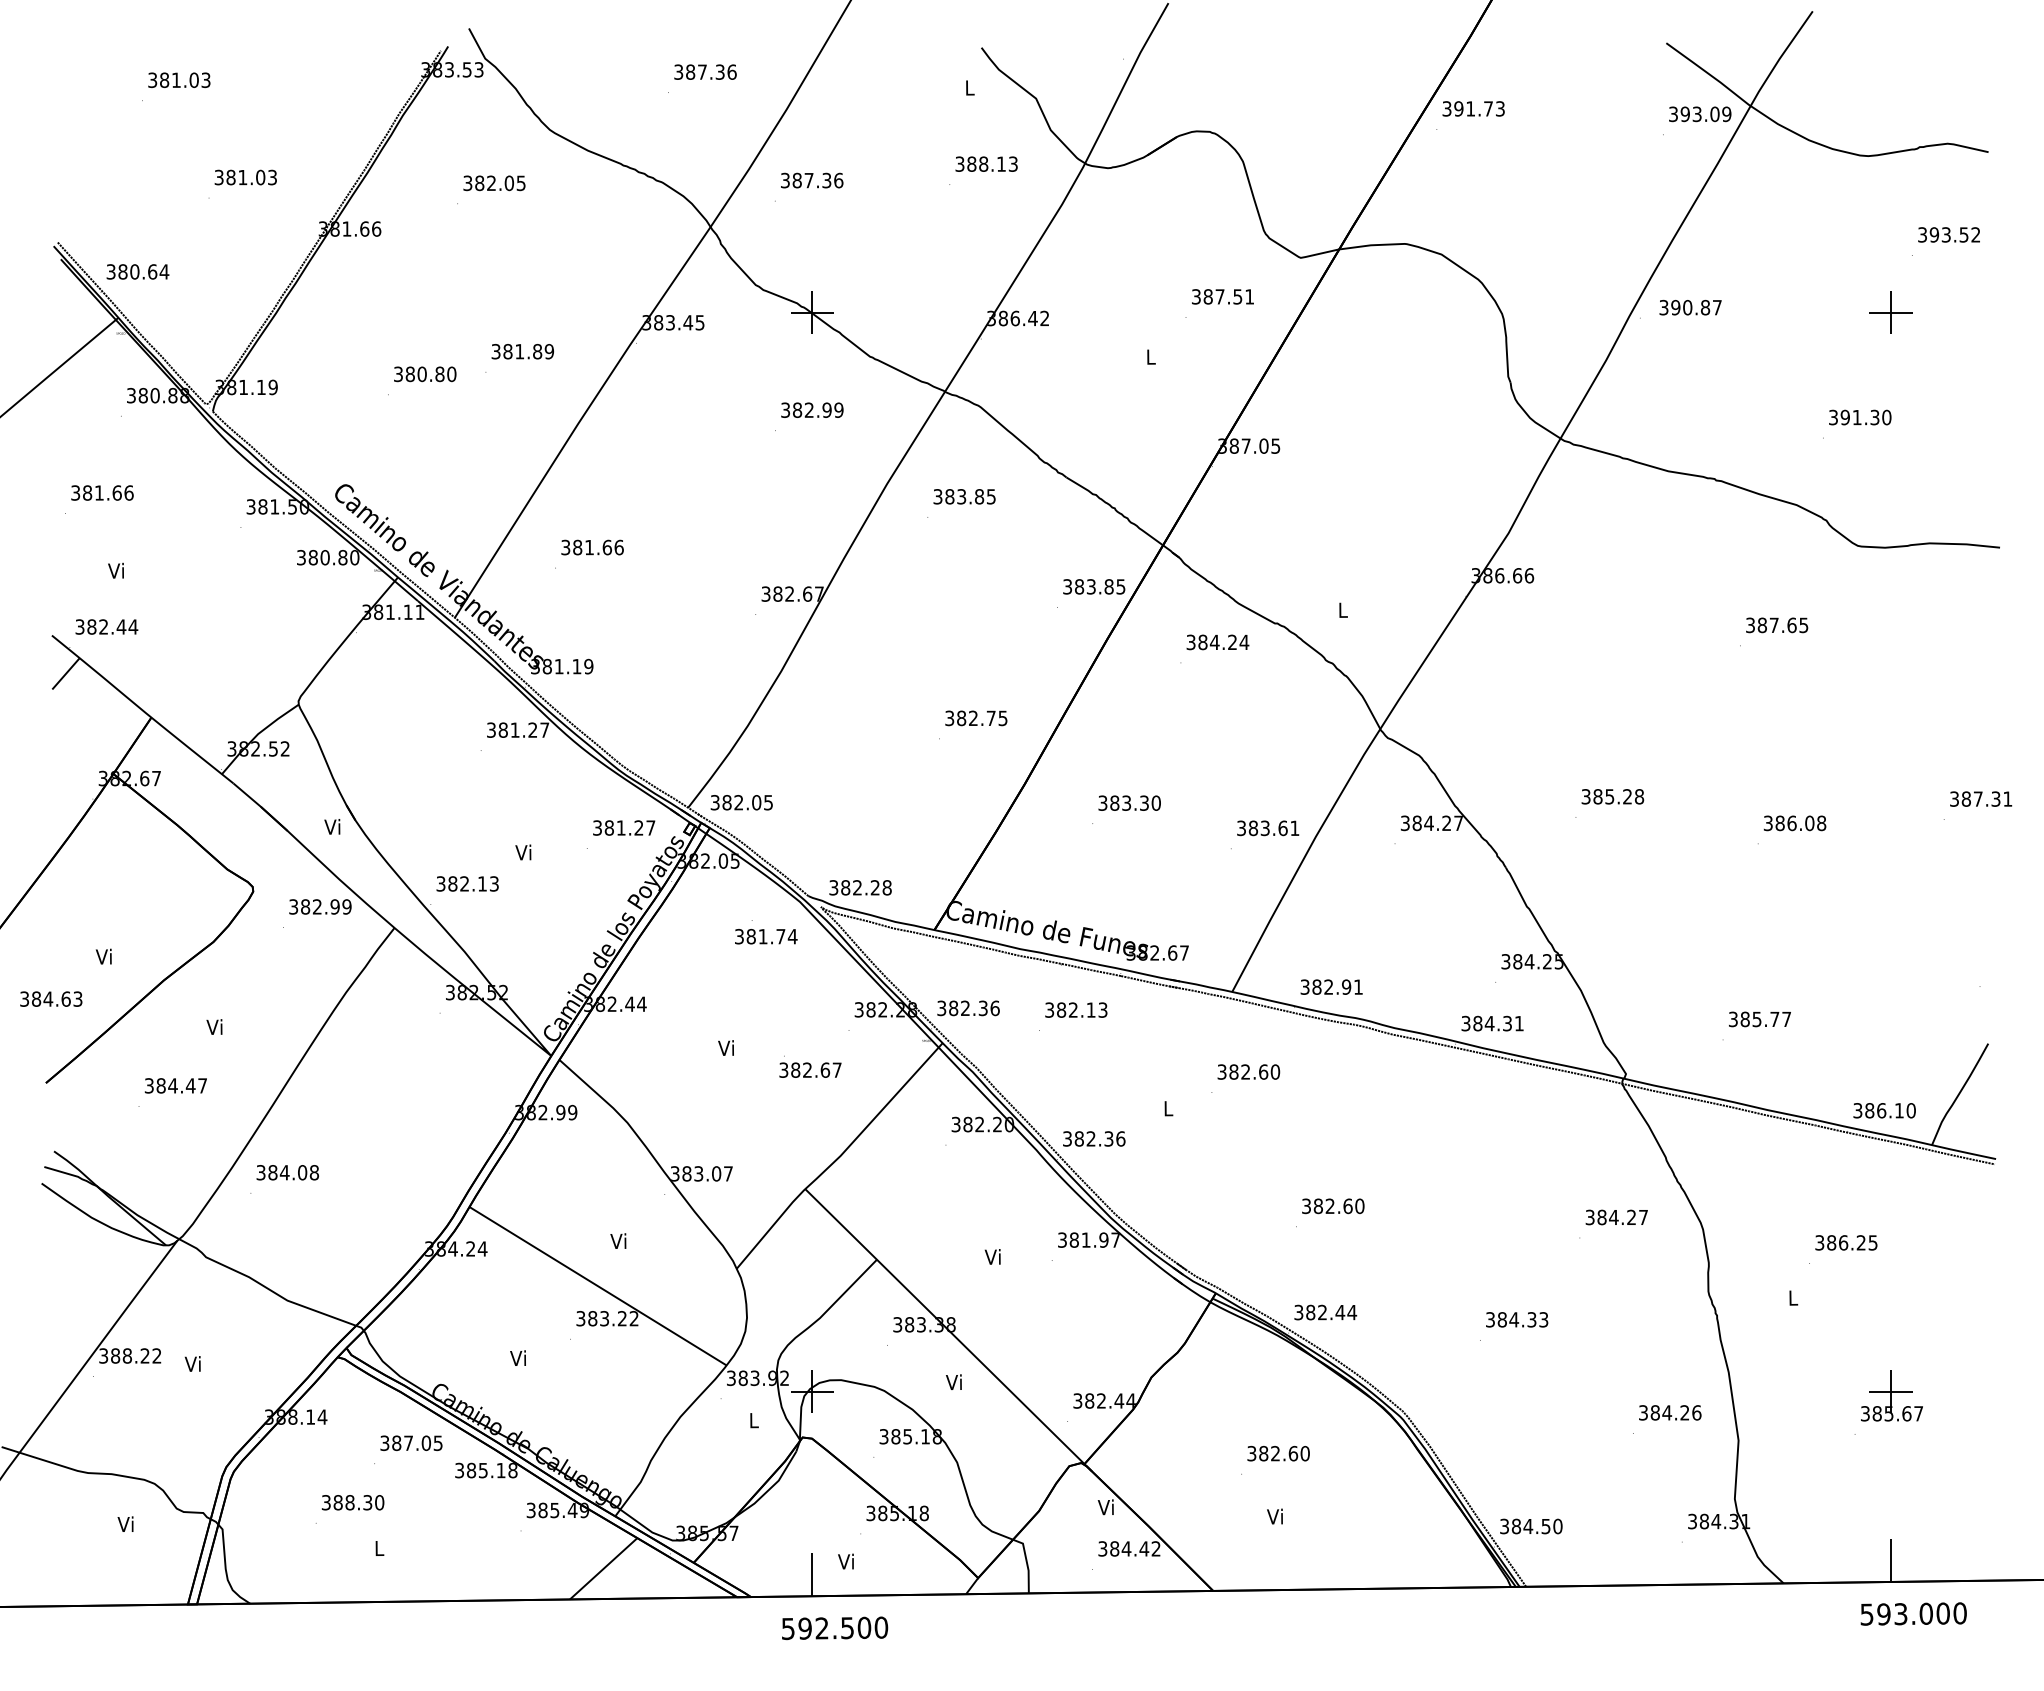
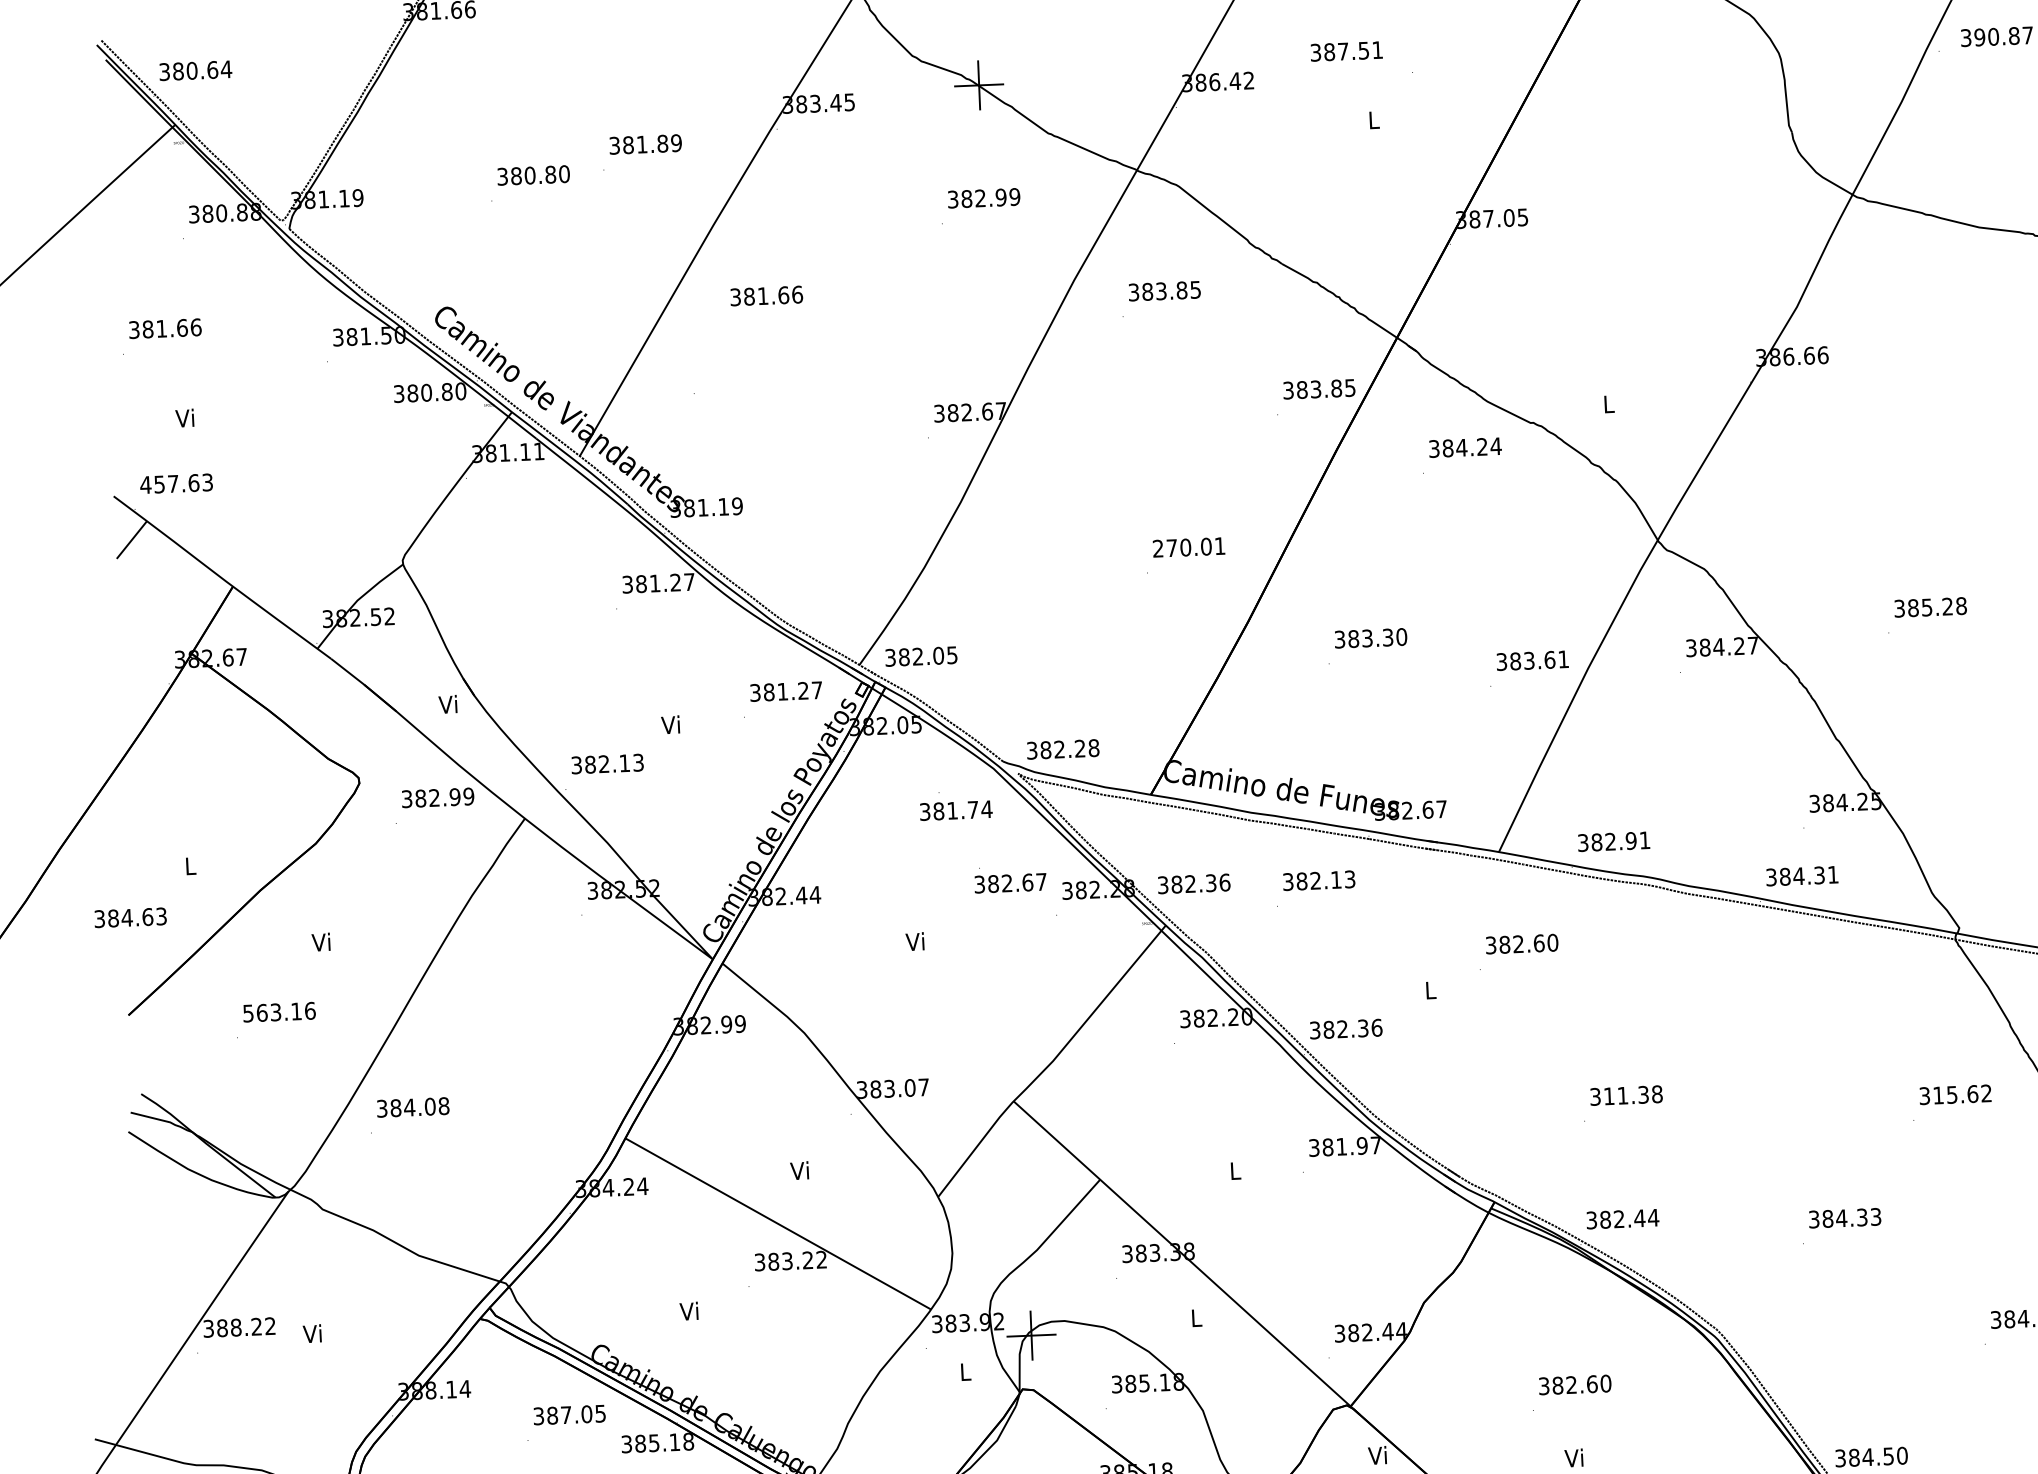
text: (1222, 296) -> (1346, 51), moved
text: (592, 547) -> (766, 295), moved
text: (106, 626) -> (176, 483), 382.44 -> 457.63
text: (976, 718) -> (1189, 547), 382.75 -> 270.01
text: (103, 956) -> (189, 865), Vi -> L
text: (810, 1066) -> (1010, 878), moved
text: (176, 1085) -> (279, 1011), 384.47 -> 563.16
text: (1338, 1206) -> (1632, 1095), 382.60 -> 311.38
text: (1622, 1217) -> (1962, 1094), 384.27 -> 315.62
text: (992, 1256) -> (1233, 1170), Vi -> L
text: (953, 1381) -> (1194, 1317), Vi -> L

